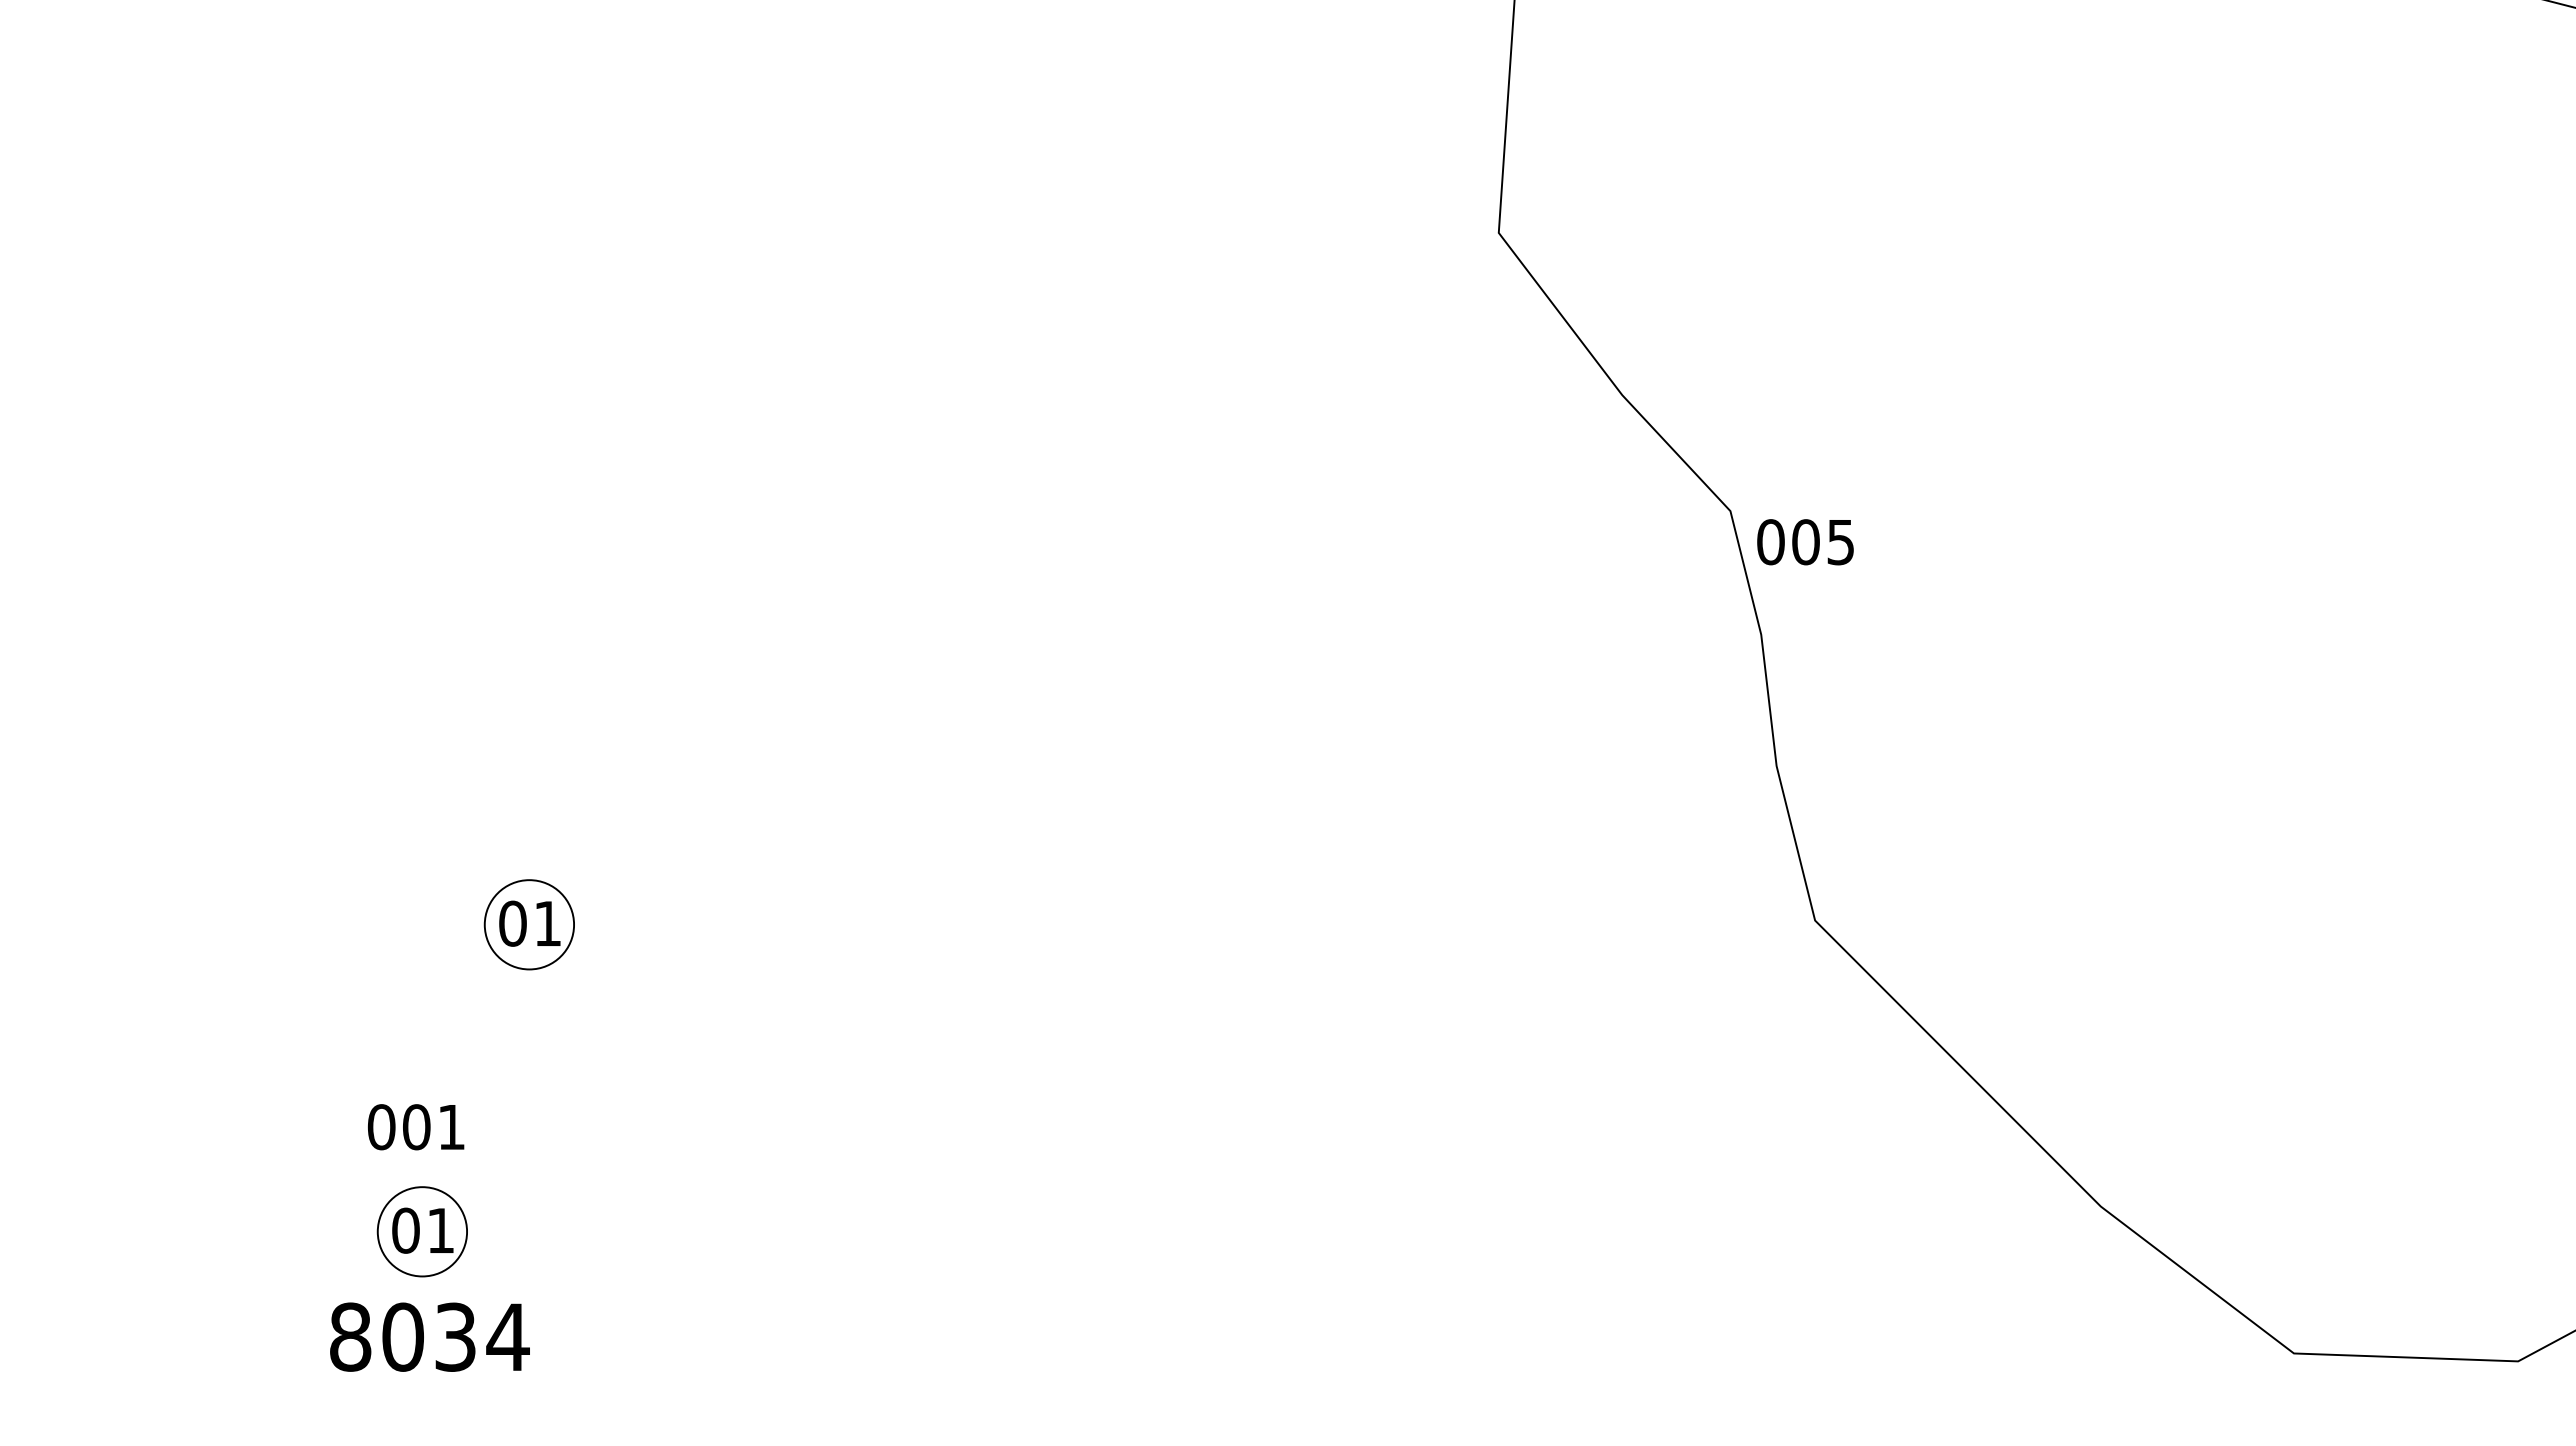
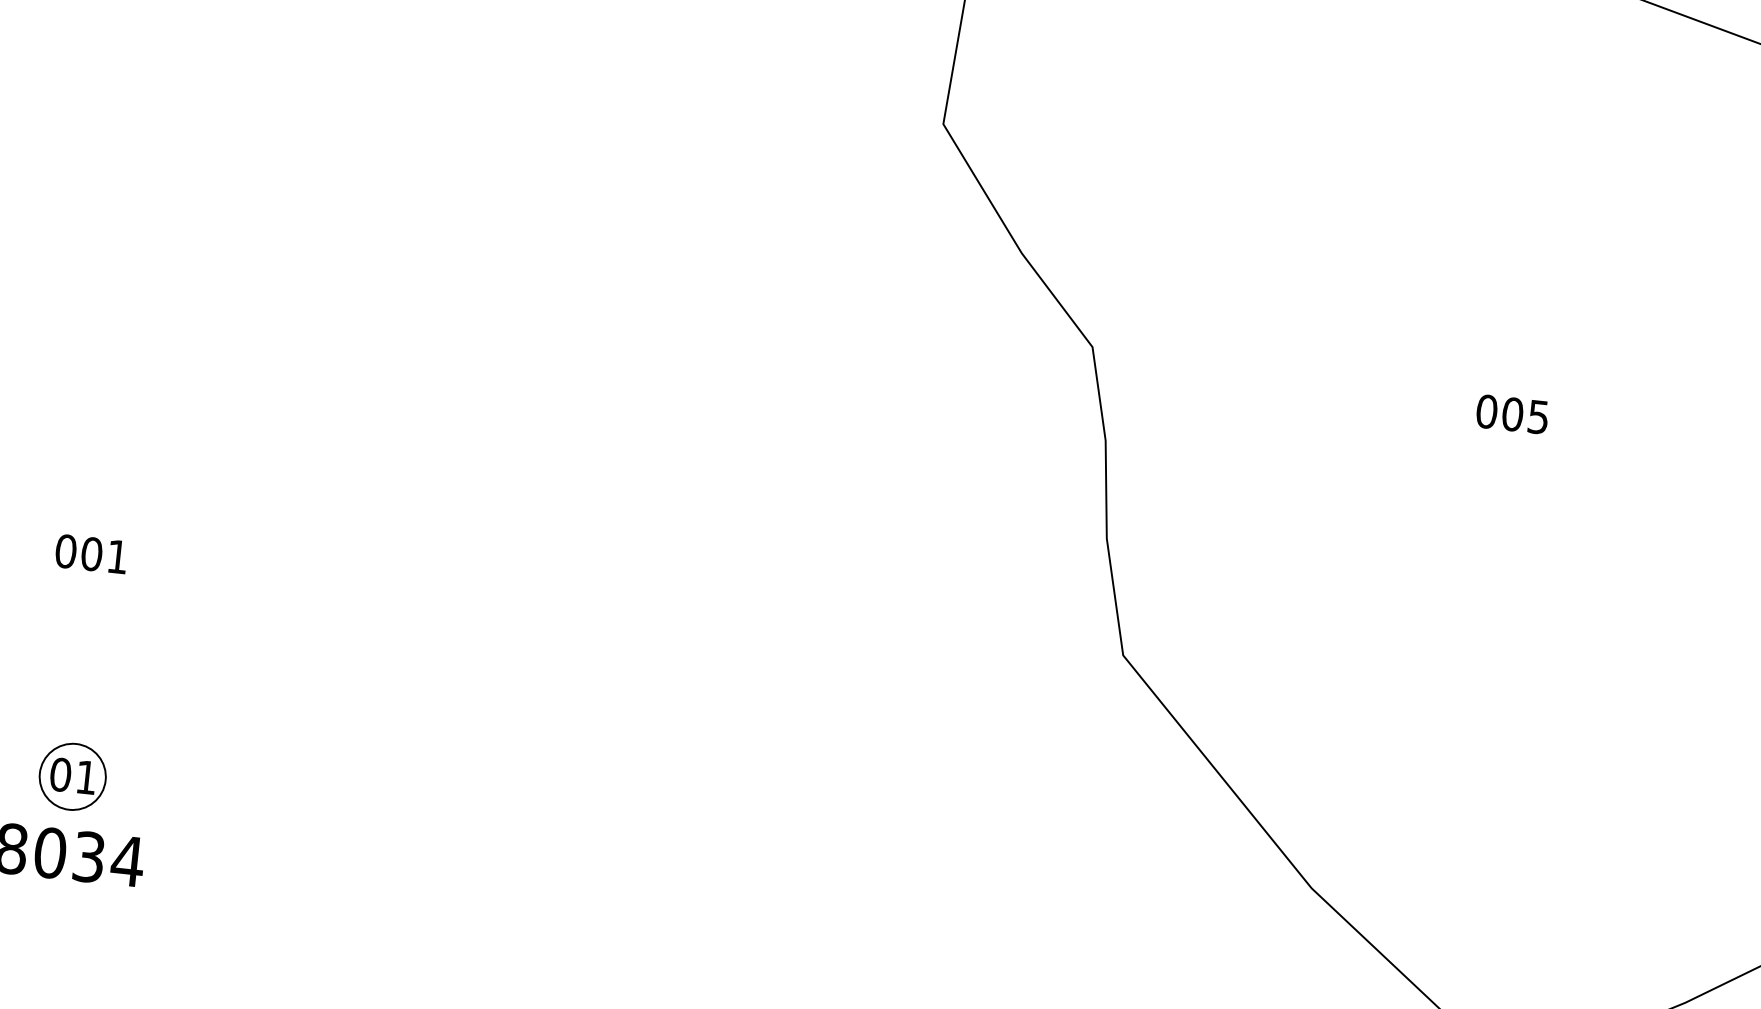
text: (1805, 542) -> (1512, 414), moved
part: (528, 924) -> (174, 558), removed
text: (416, 1127) -> (91, 554), moved

